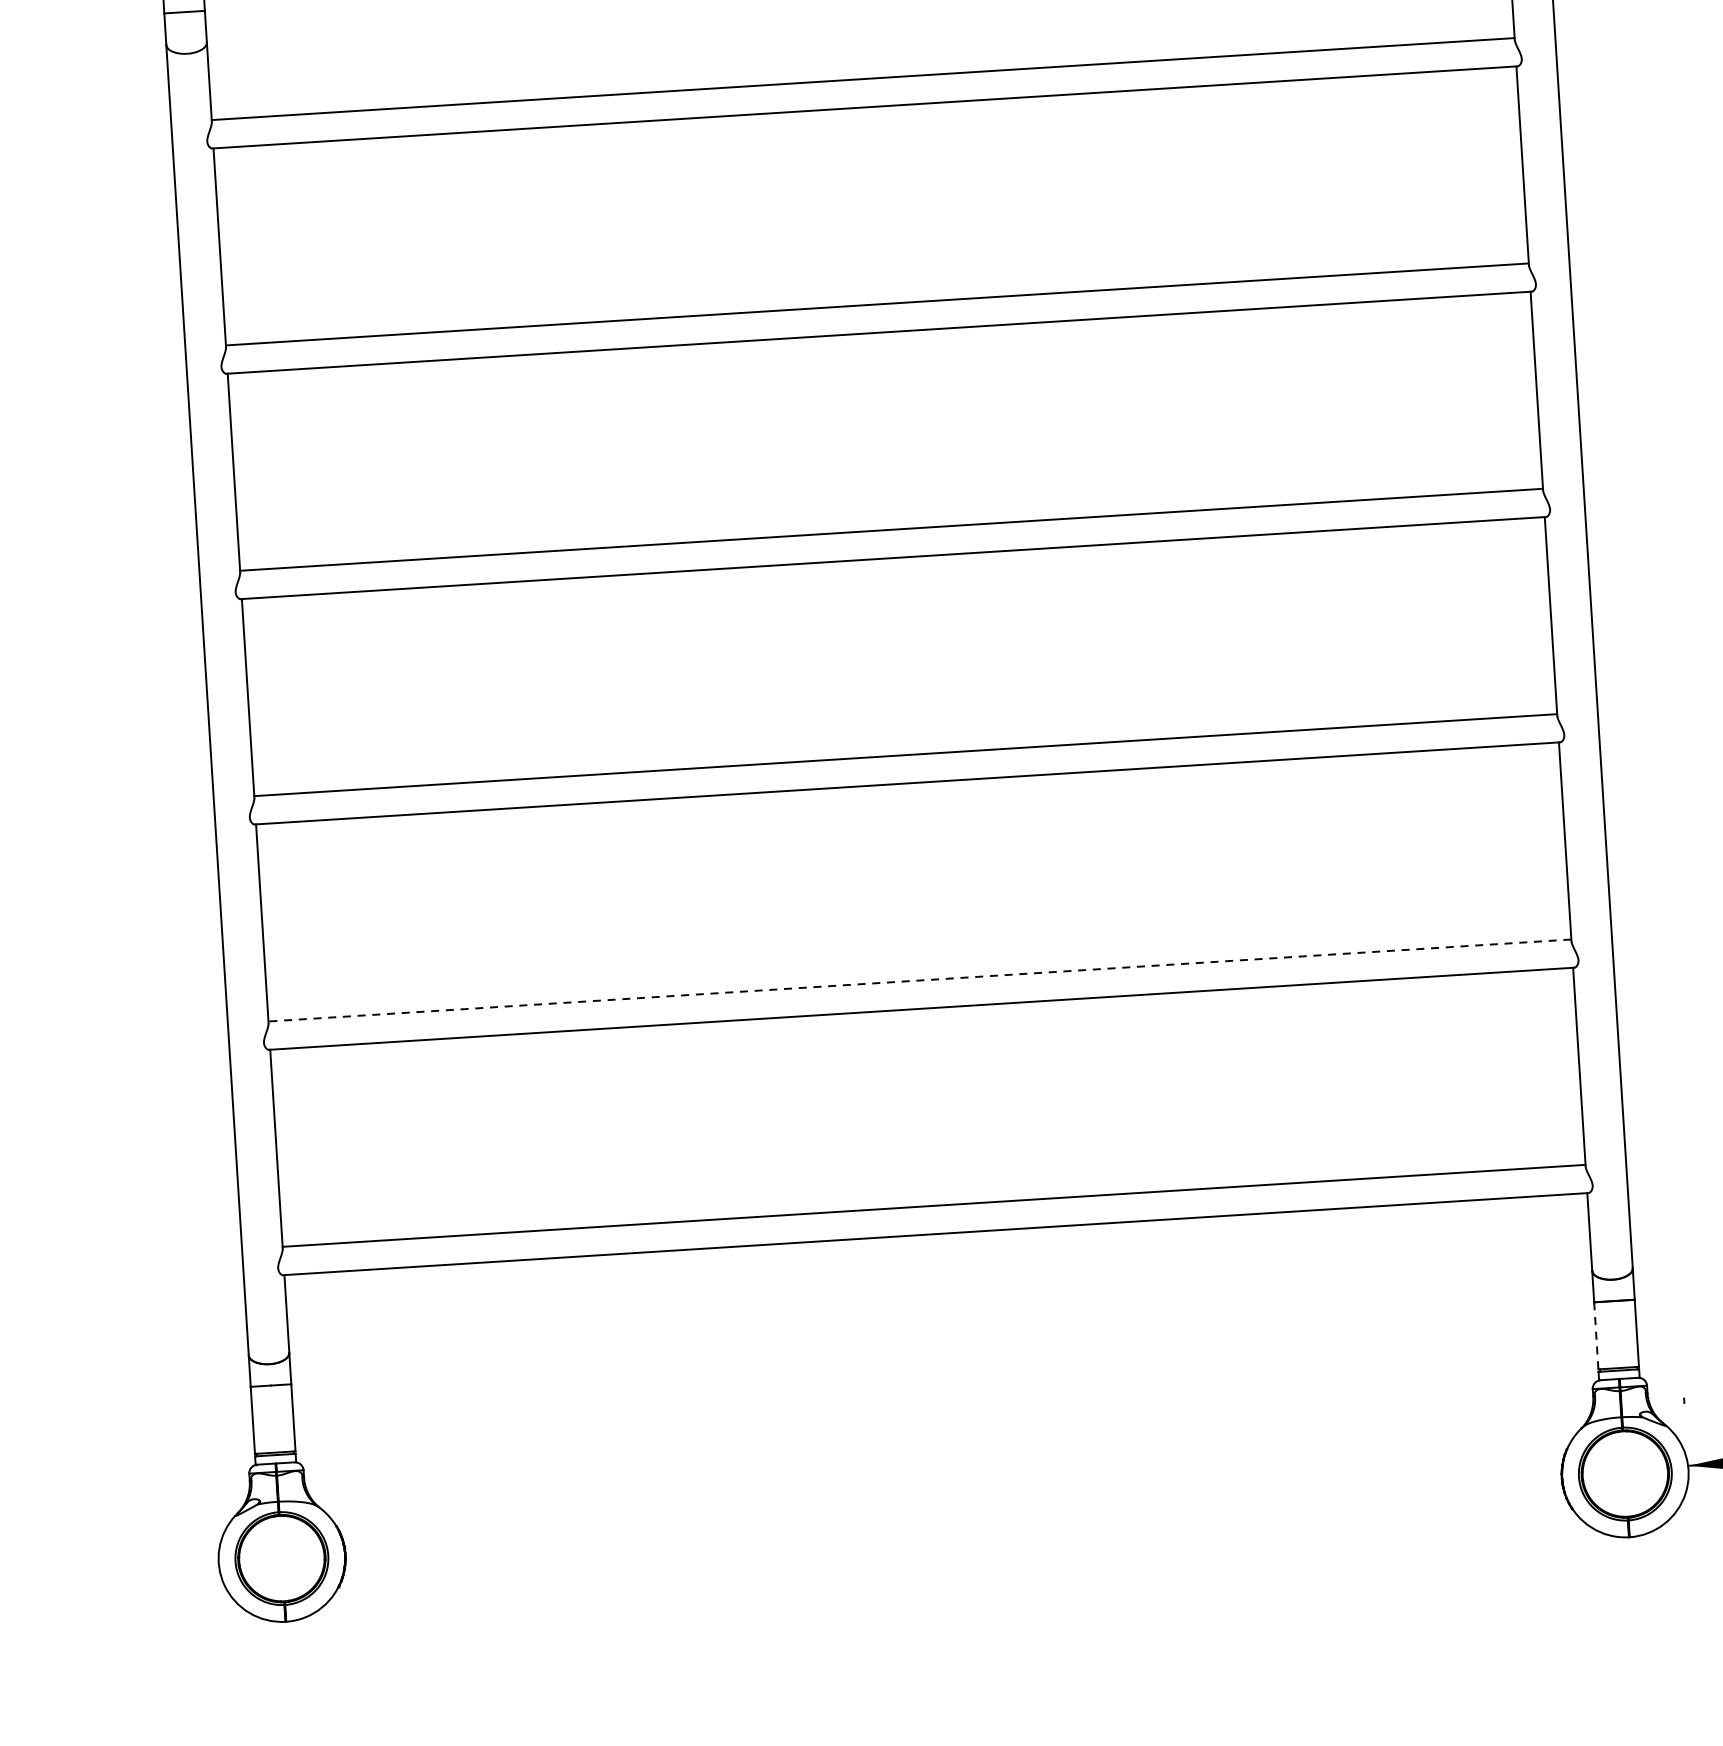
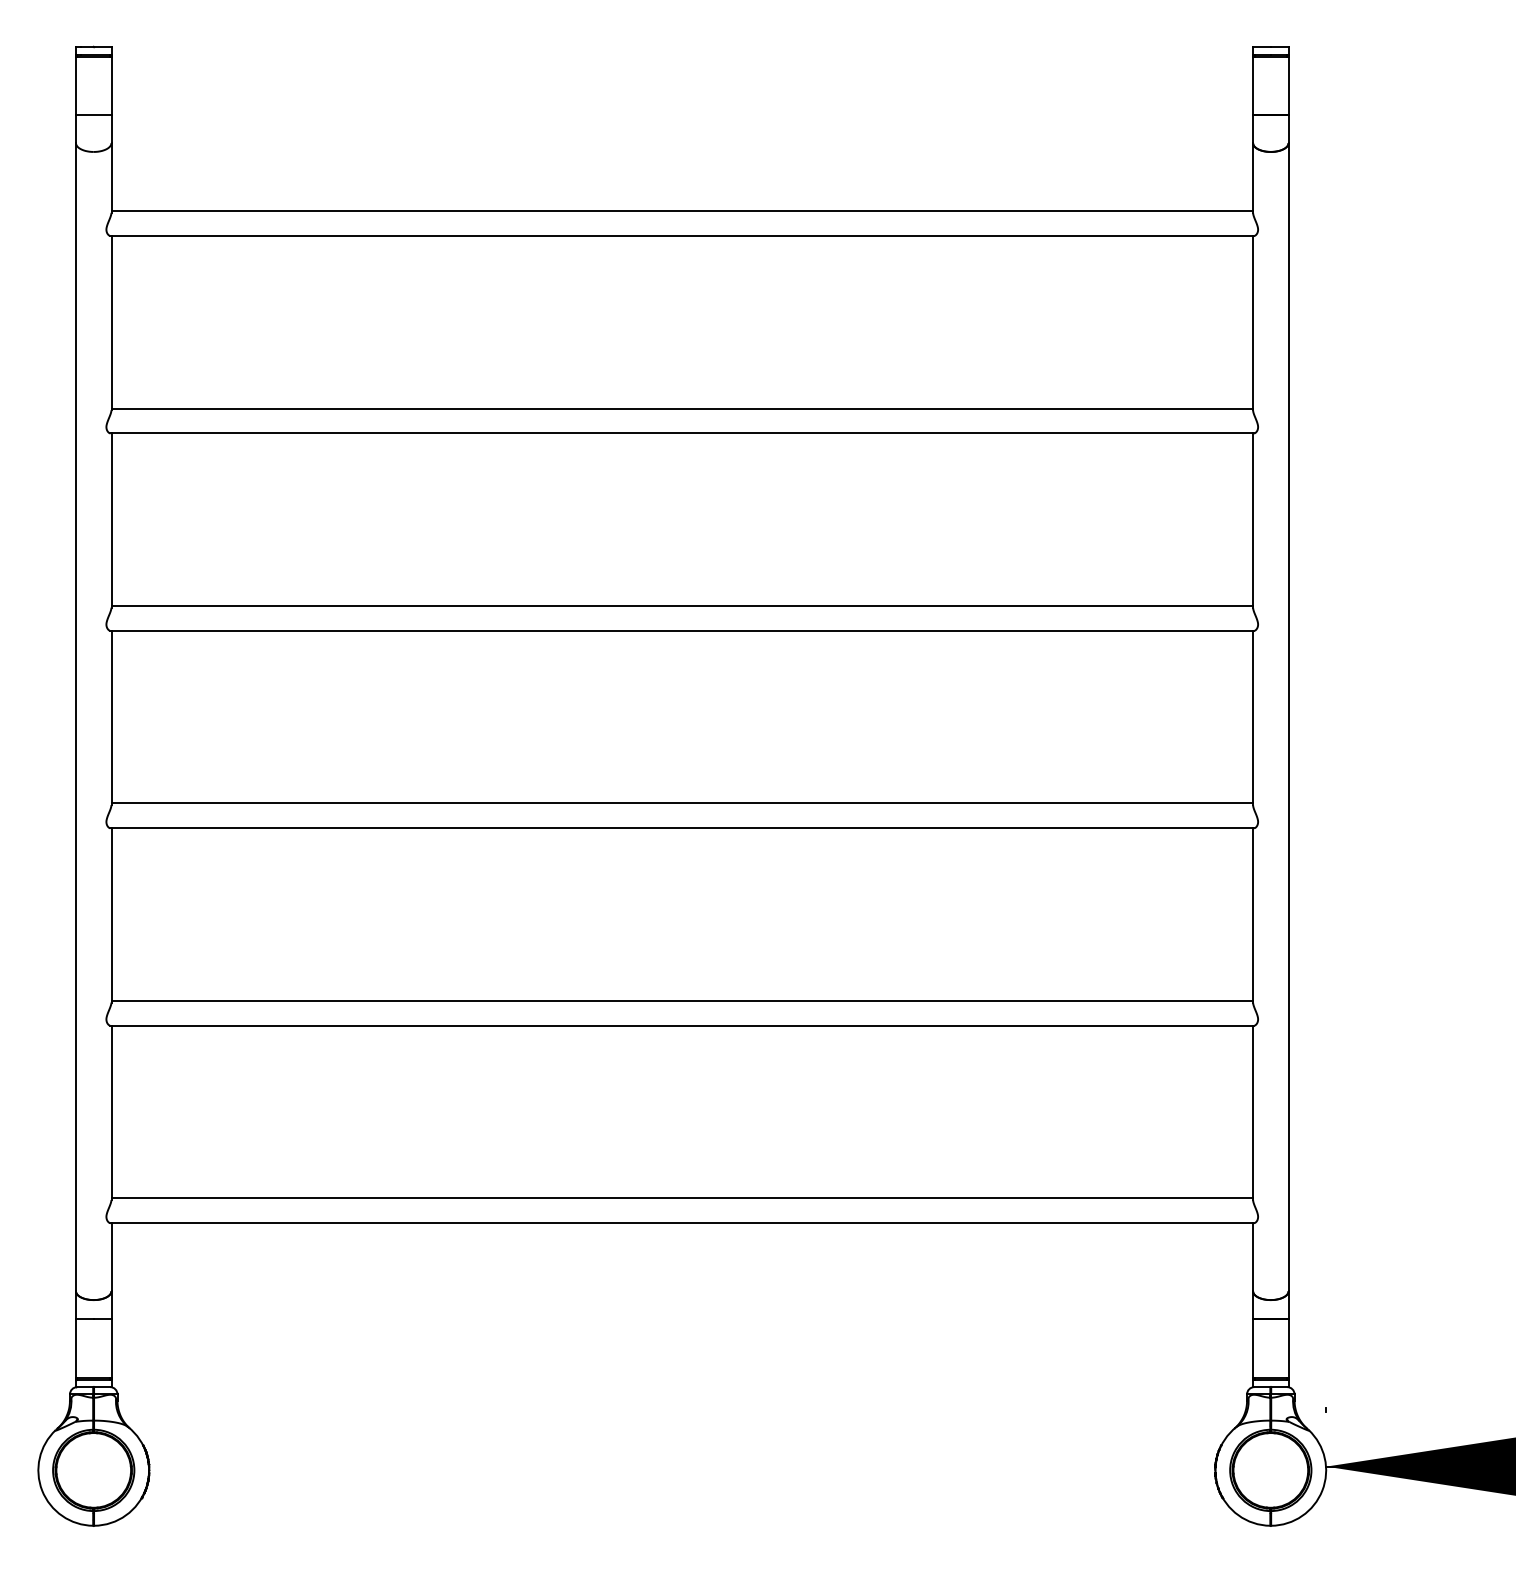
line: (920, 980) -> (682, 1000), dashed -> solid
line: (1596, 1336) -> (1253, 1348), dashed -> solid

